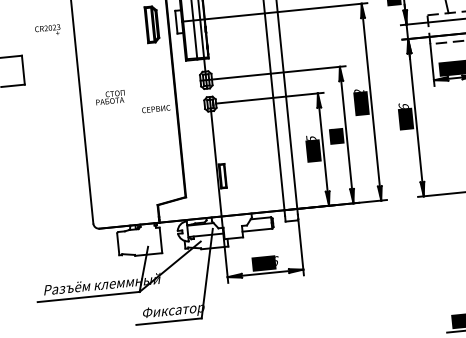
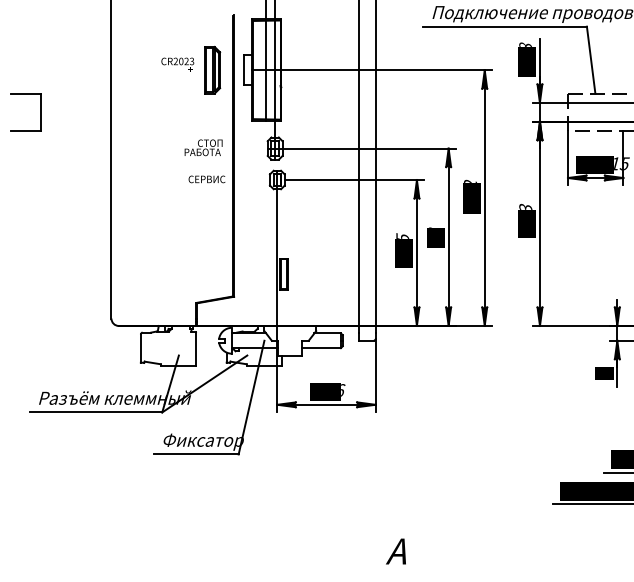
text: (47, 30) -> (177, 64), moved
text: (110, 97) -> (203, 147), moved
text: (403, 105) -> (525, 206), 43,6 -> 55,3

